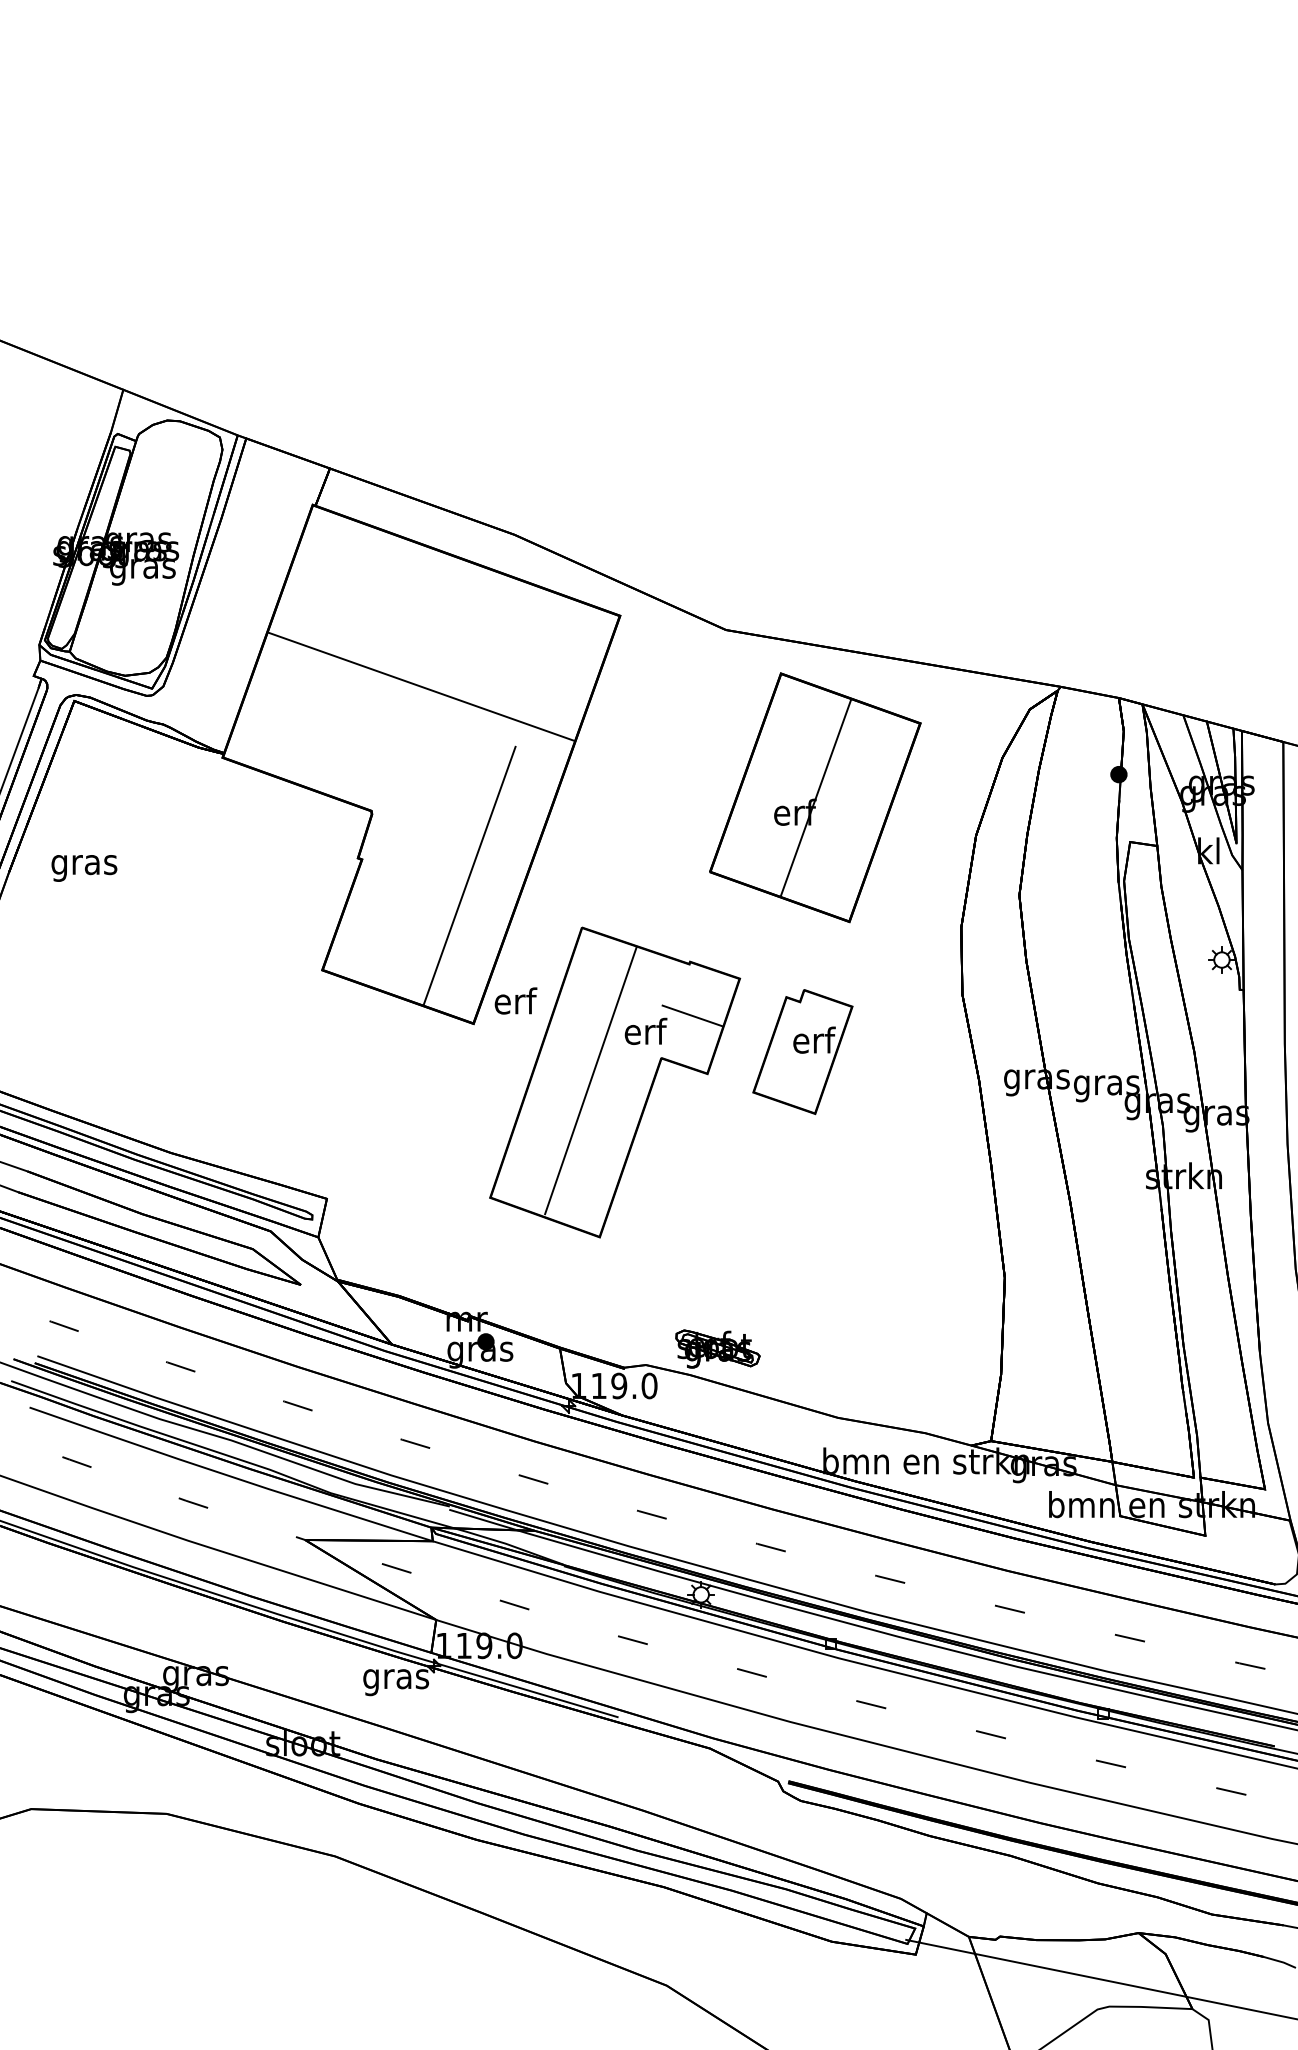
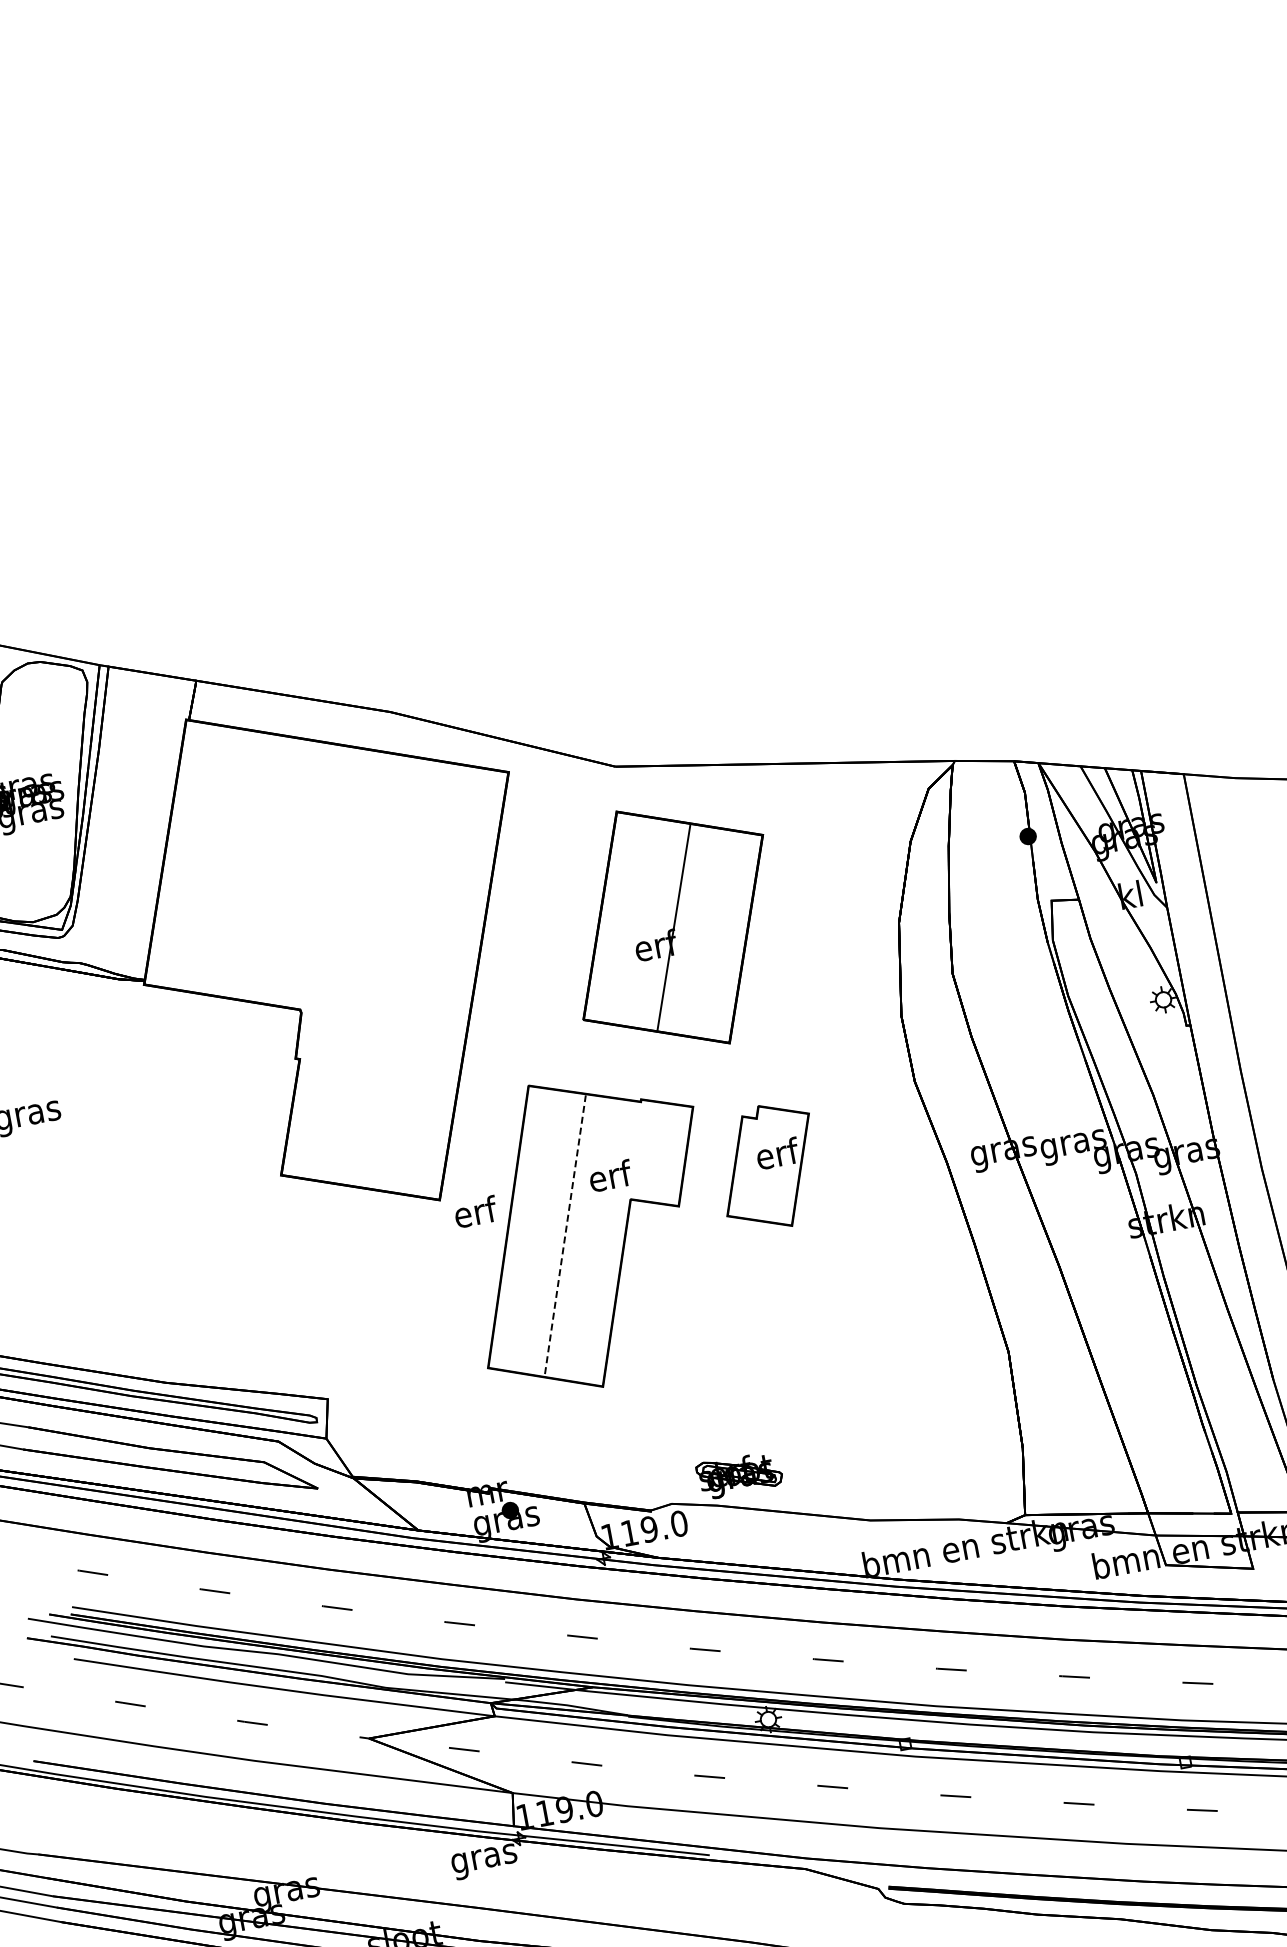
line: (421, 686) -> (326, 878), removed
part: (815, 797) -> (673, 927), moved
line: (469, 875) -> (408, 1055), removed
text: (515, 1000) -> (475, 1211), moved
line: (692, 1015) -> (653, 1151), removed
line: (590, 1080) -> (565, 1234), solid -> dashed

